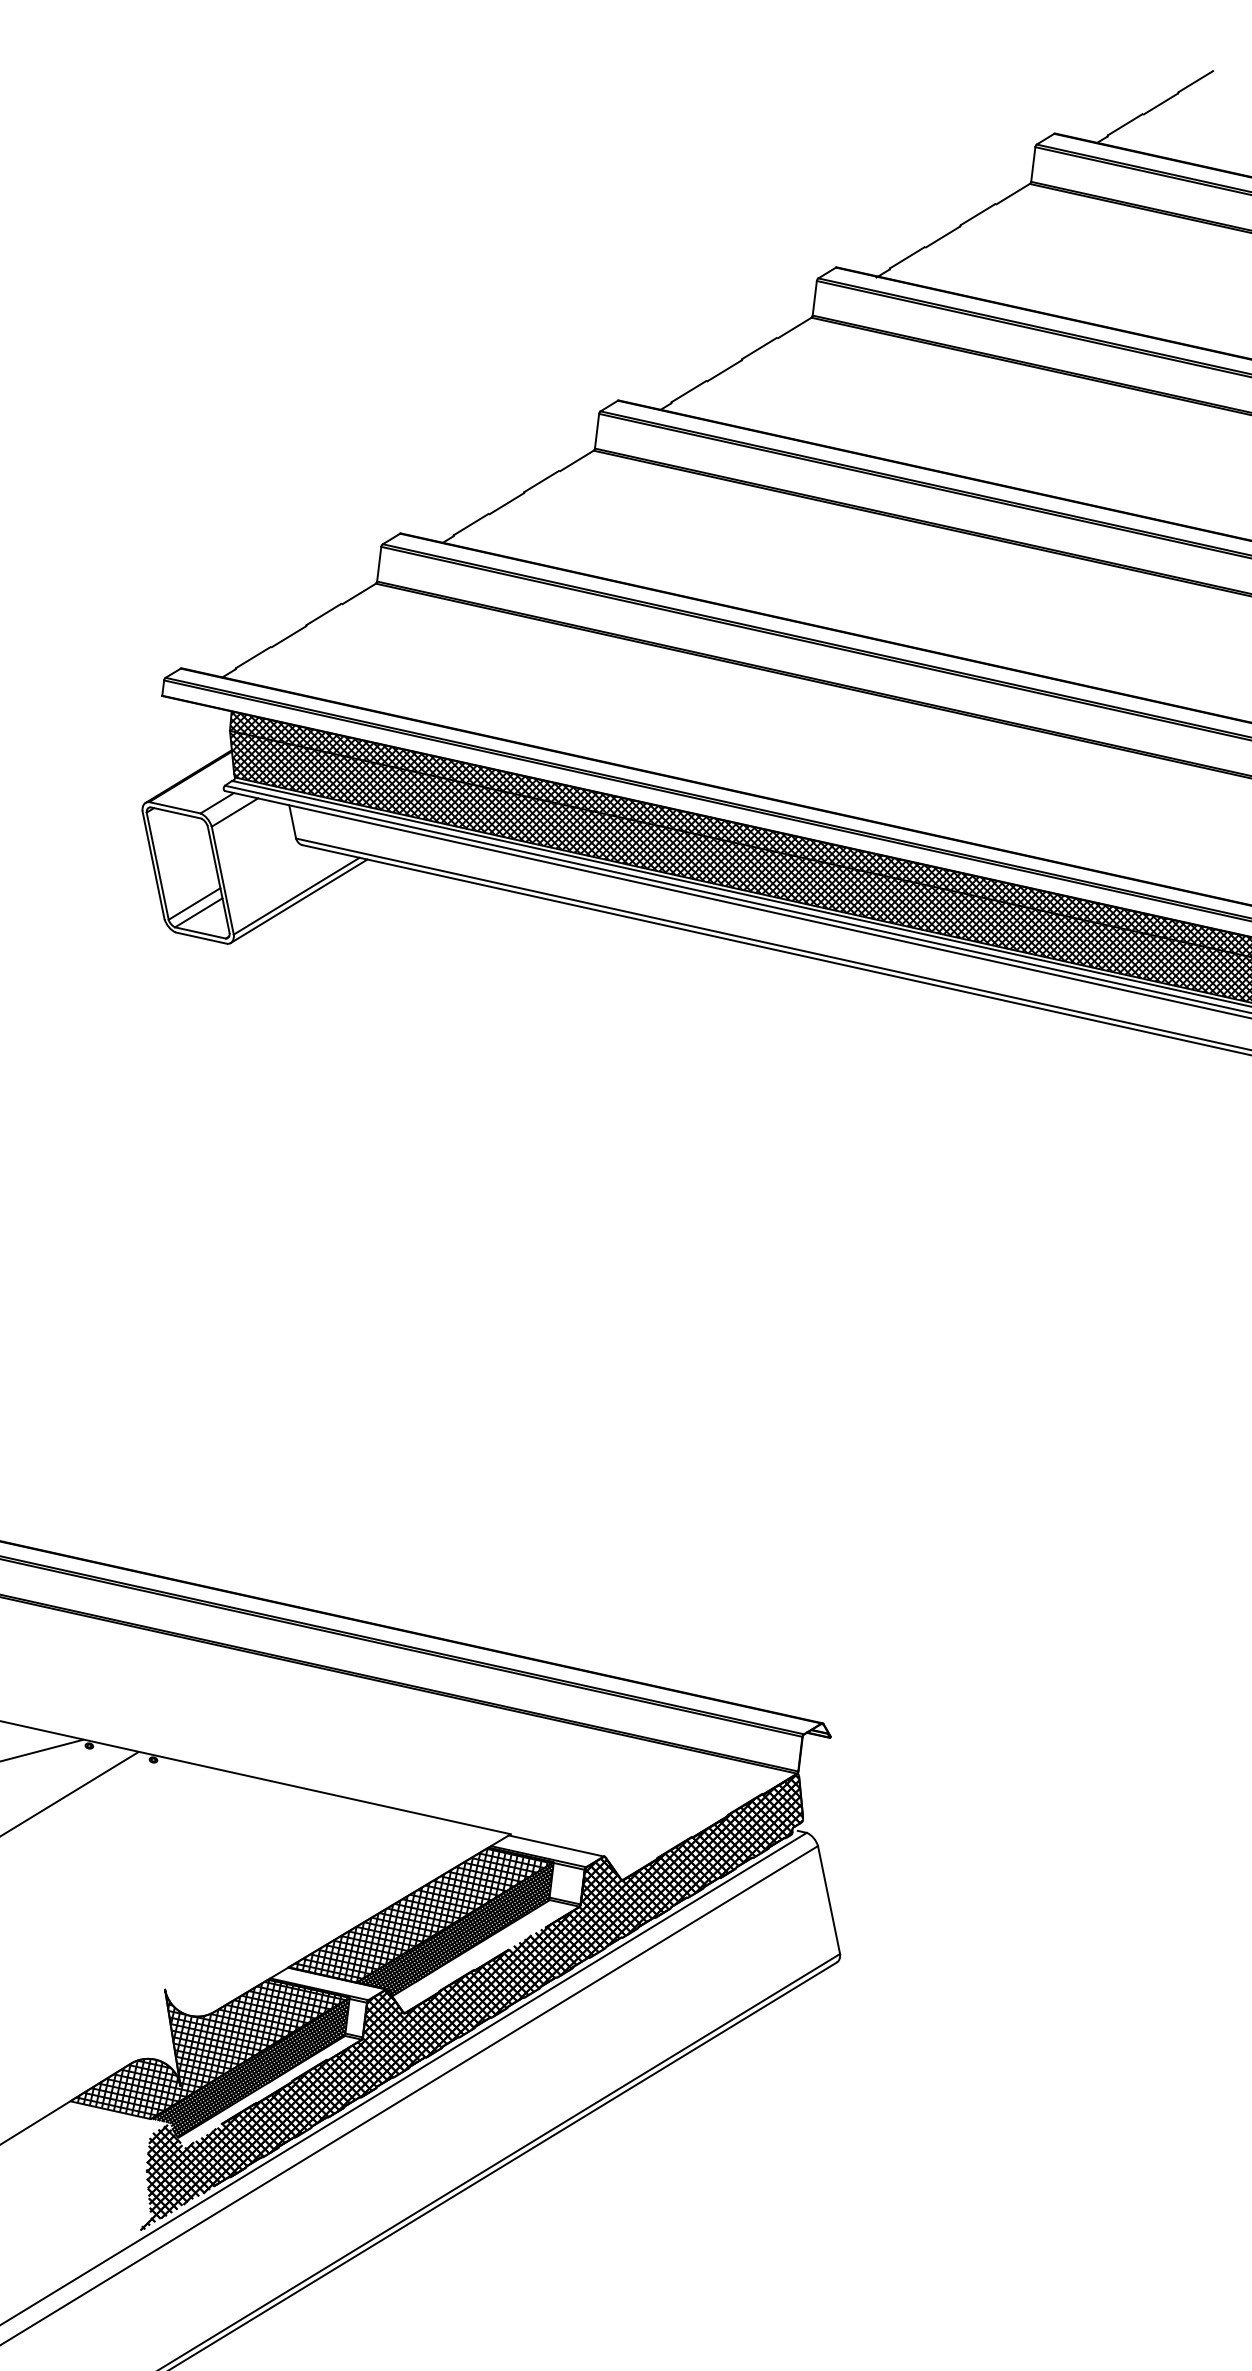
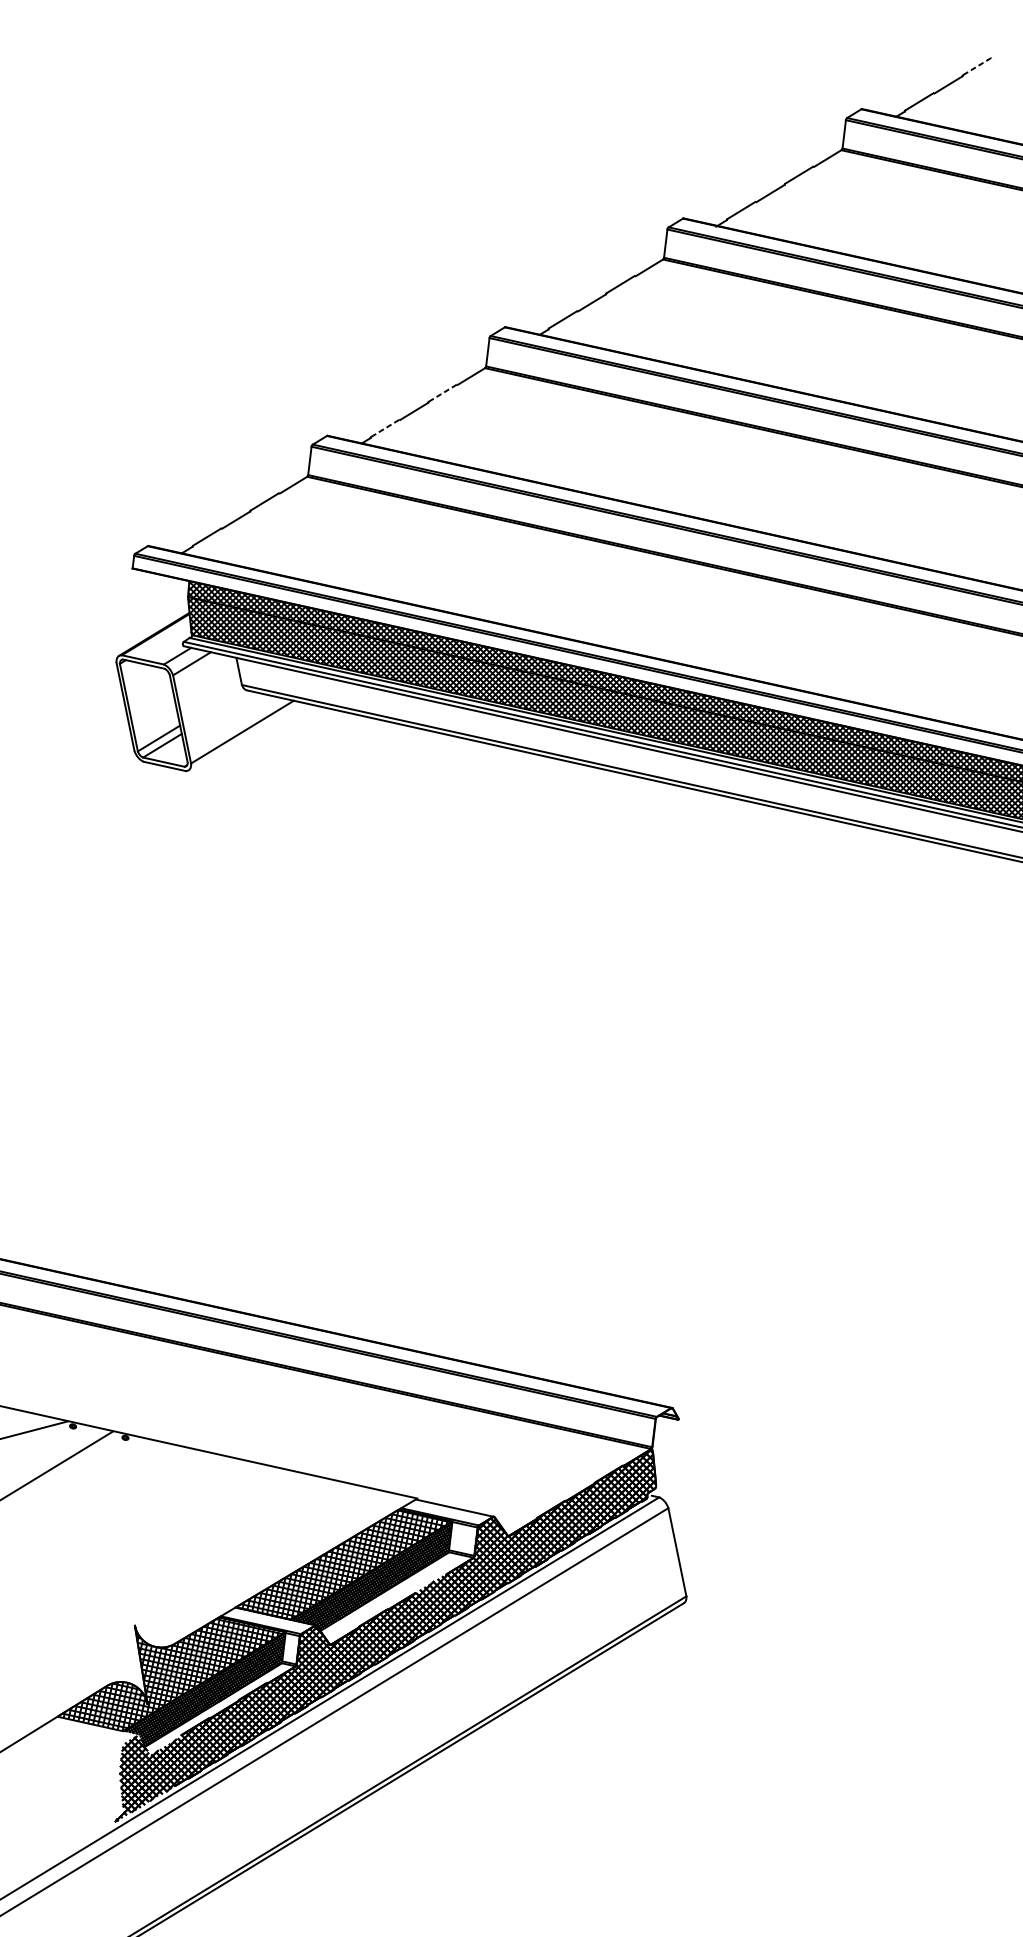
line: (1195, 81) -> (976, 66), solid -> dashed
line: (541, 481) -> (442, 393), solid -> dashed
line: (471, 524) -> (385, 428), solid -> dashed
line: (298, 901) -> (243, 736), removed

